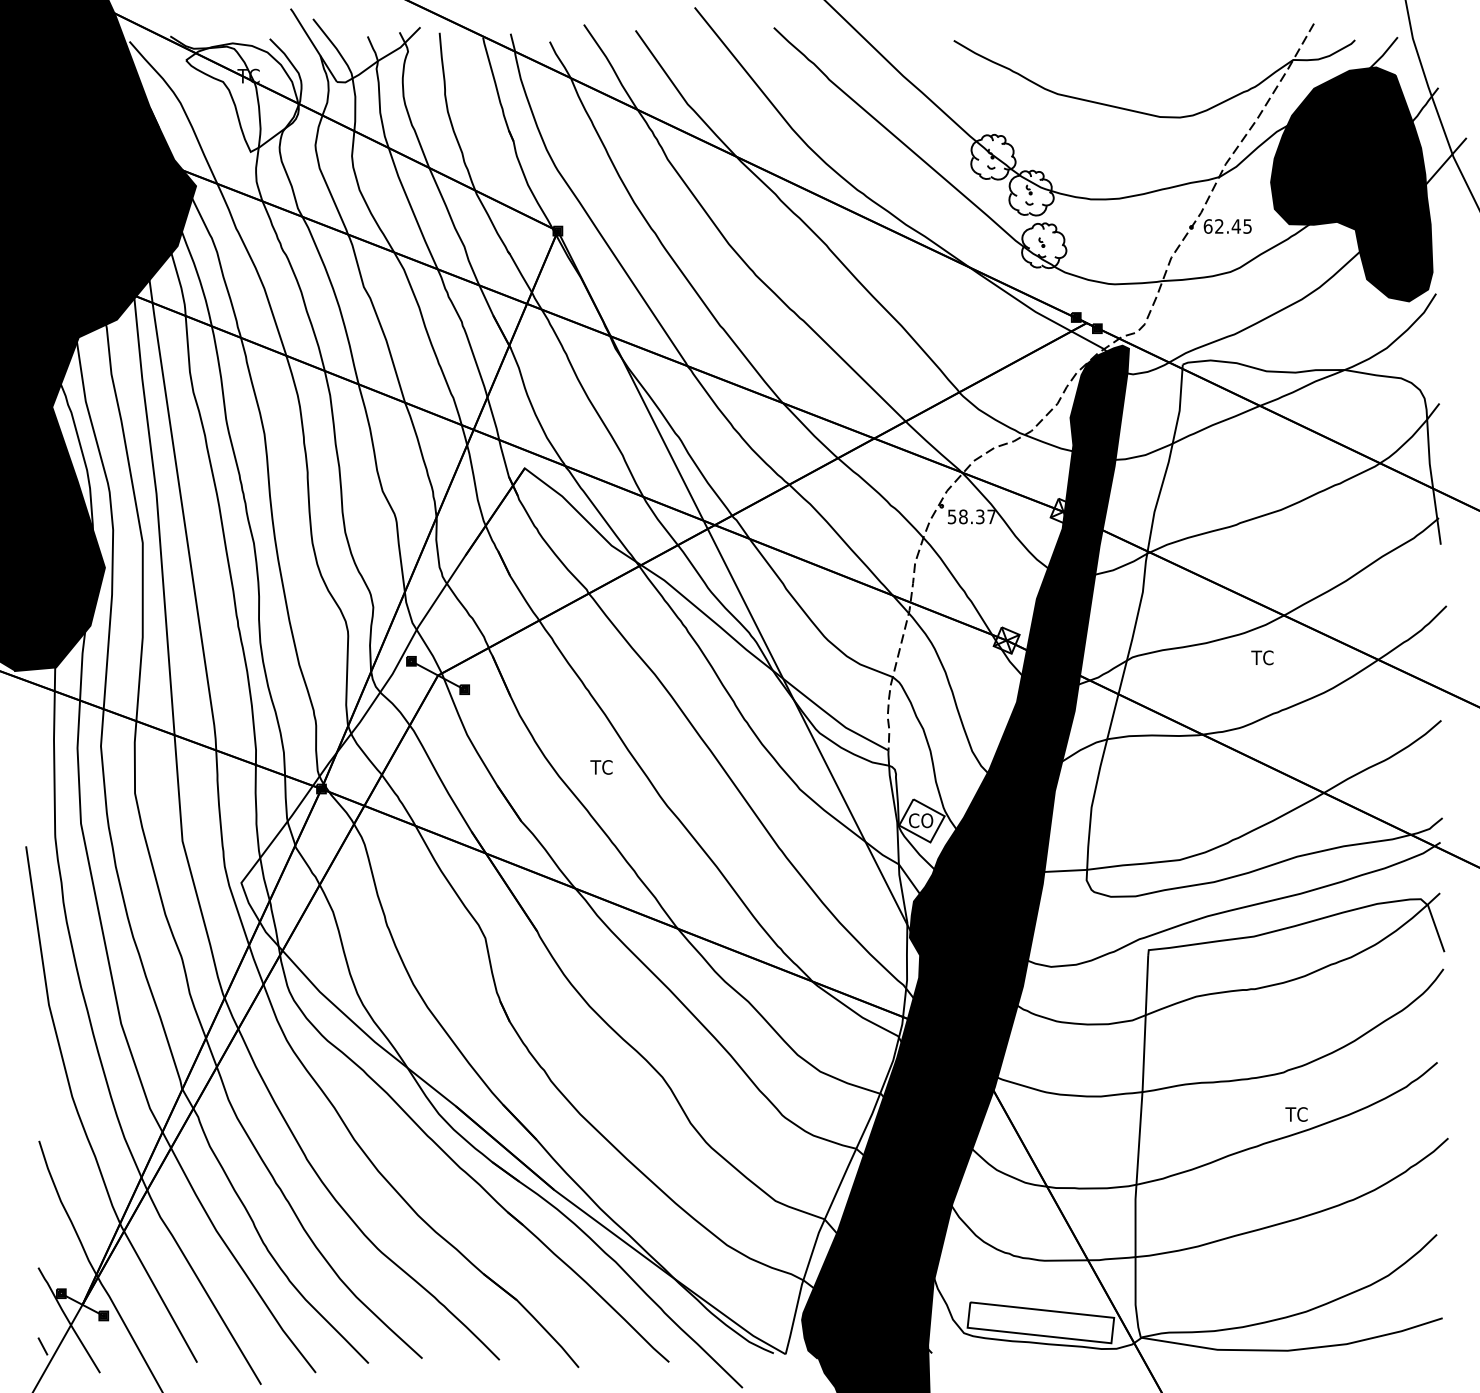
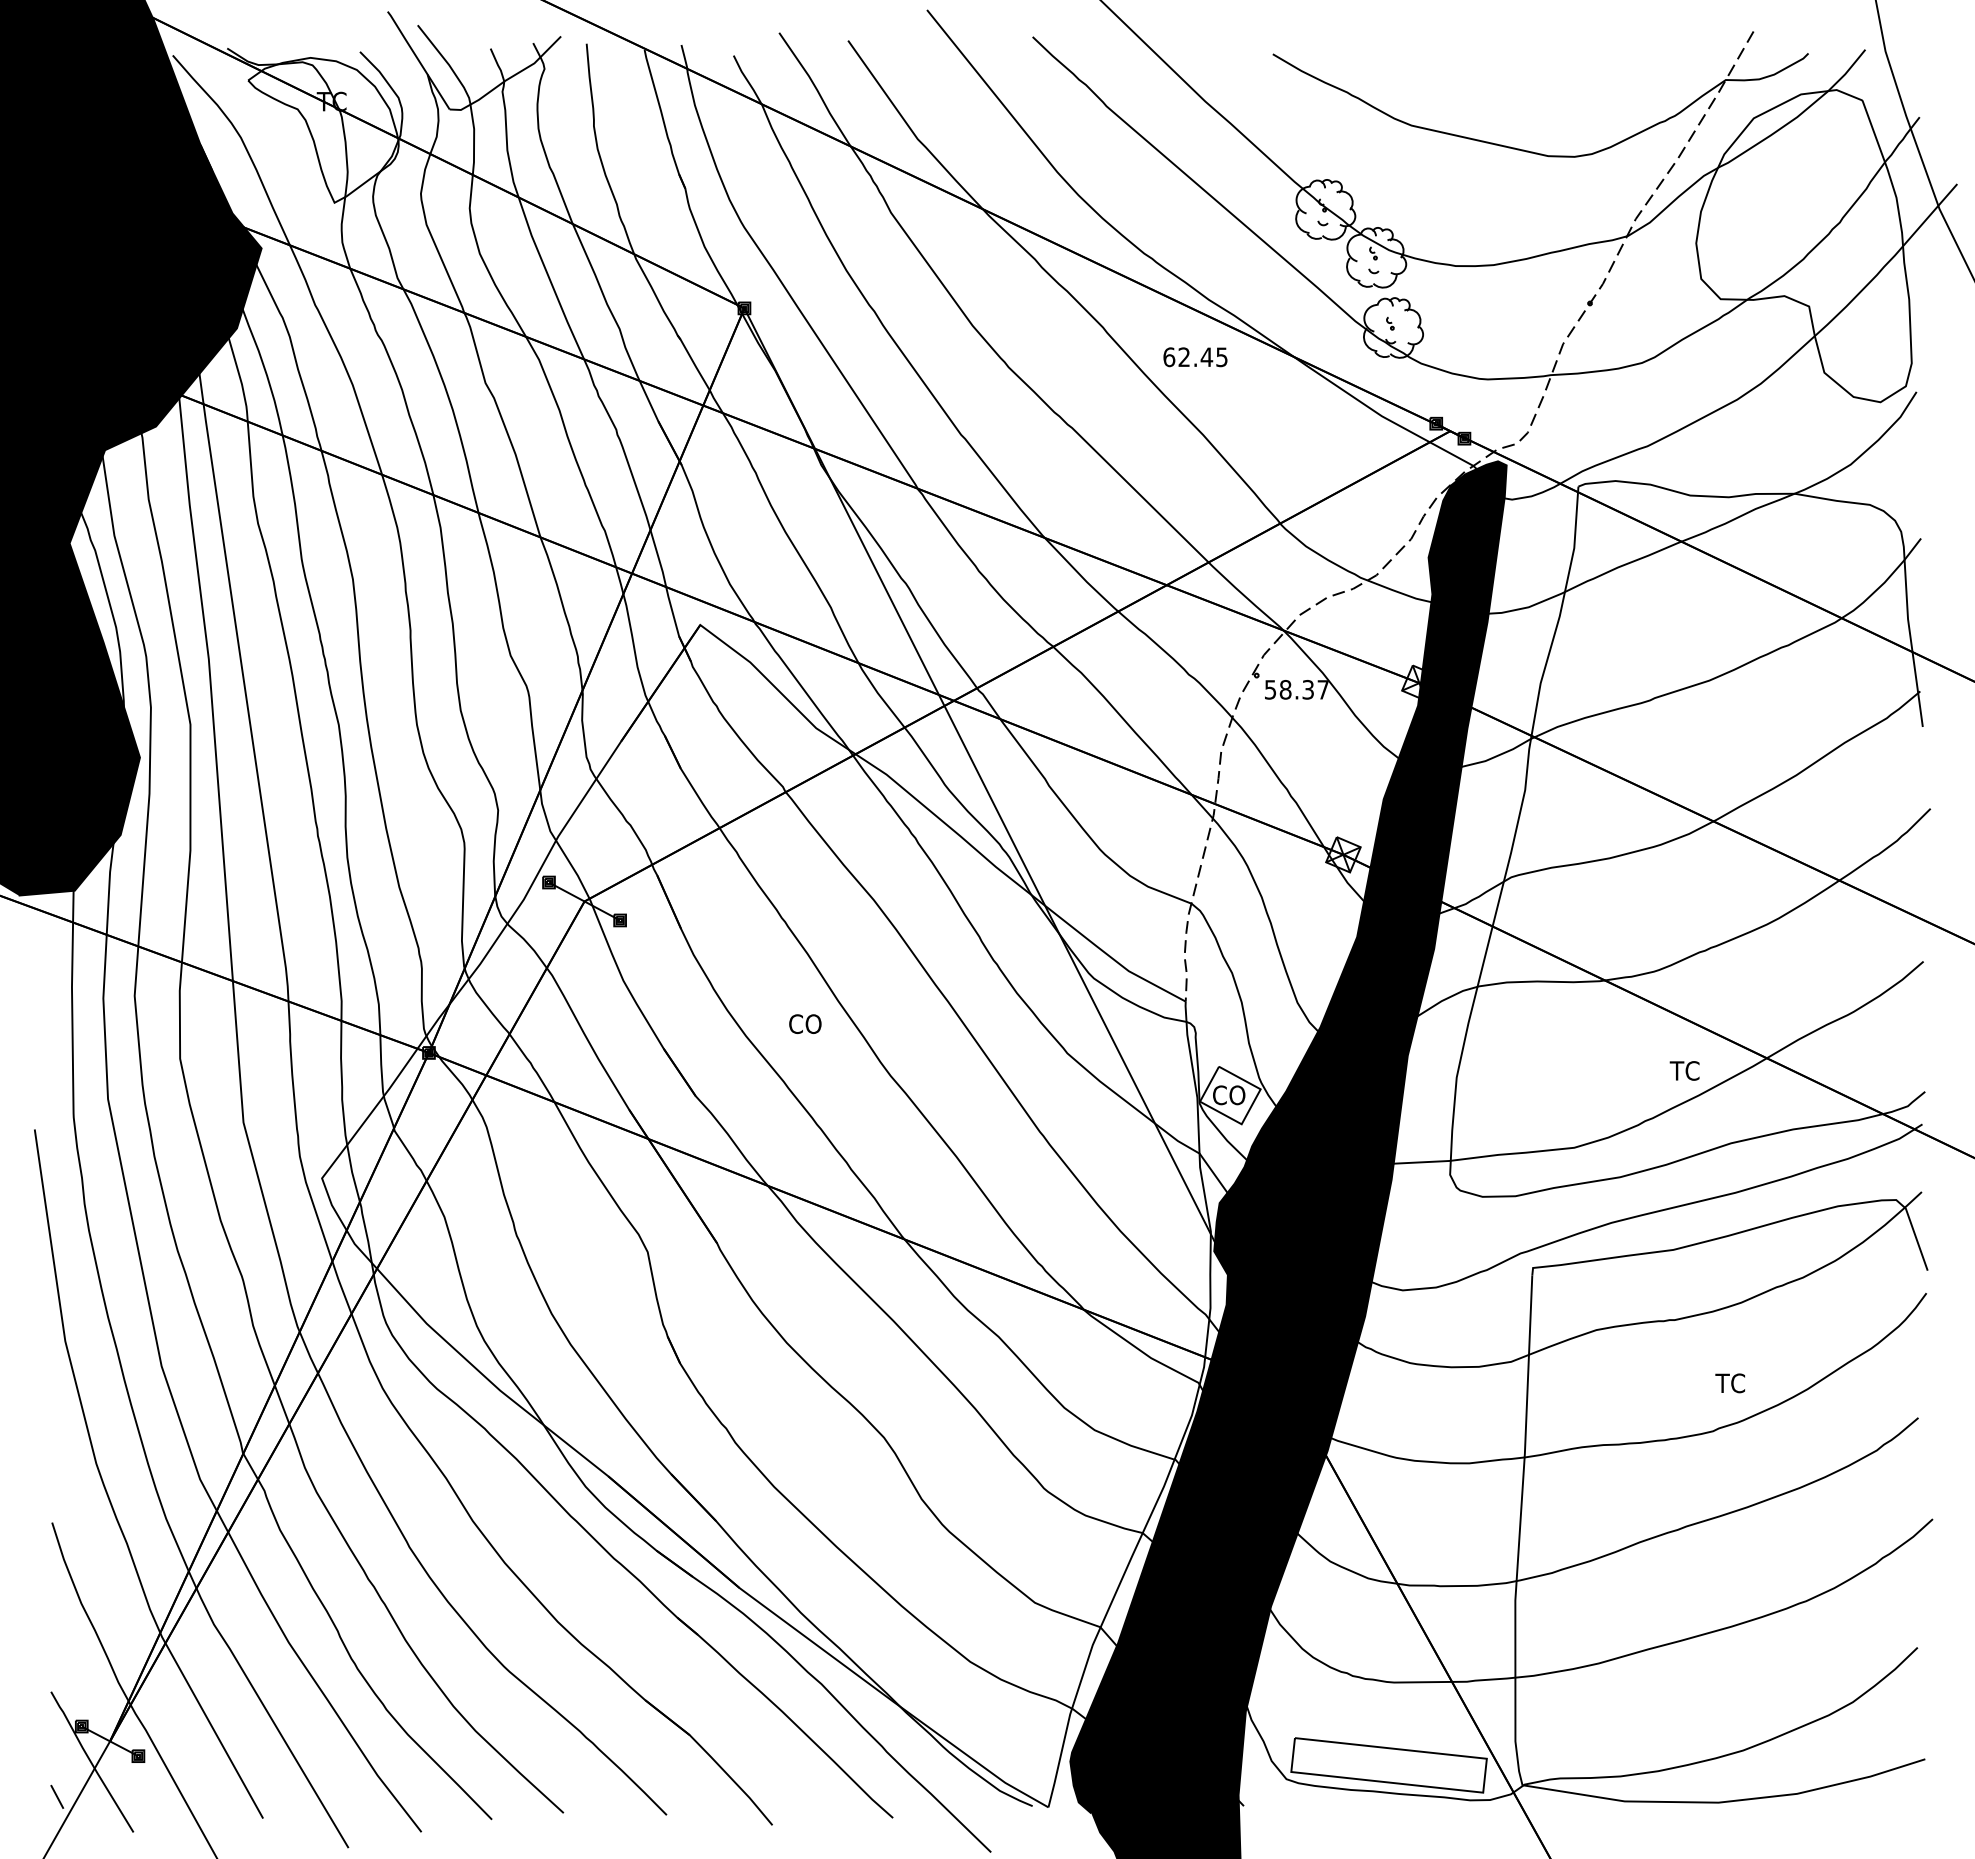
fill: (1351, 184) -> (1803, 246), removed
text: (1227, 226) -> (1195, 357), moved
text: (1262, 657) -> (1684, 1070), moved
text: (602, 767) -> (804, 1024), TC -> CO
text: (1295, 1114) -> (1729, 1383), moved

